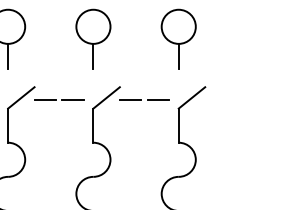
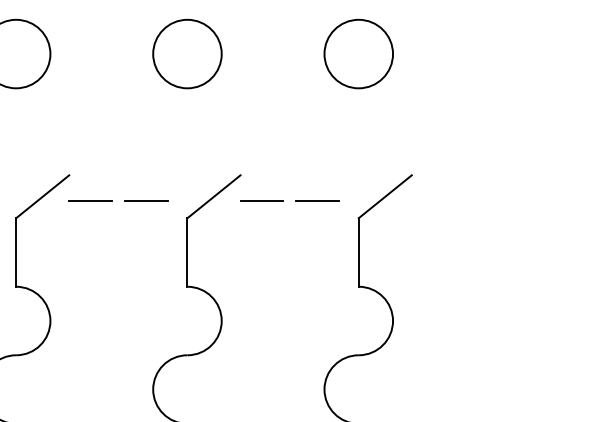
line: (8, 56) -> (16, 113), removed
line: (93, 56) -> (187, 113), removed
line: (178, 56) -> (358, 113), removed

